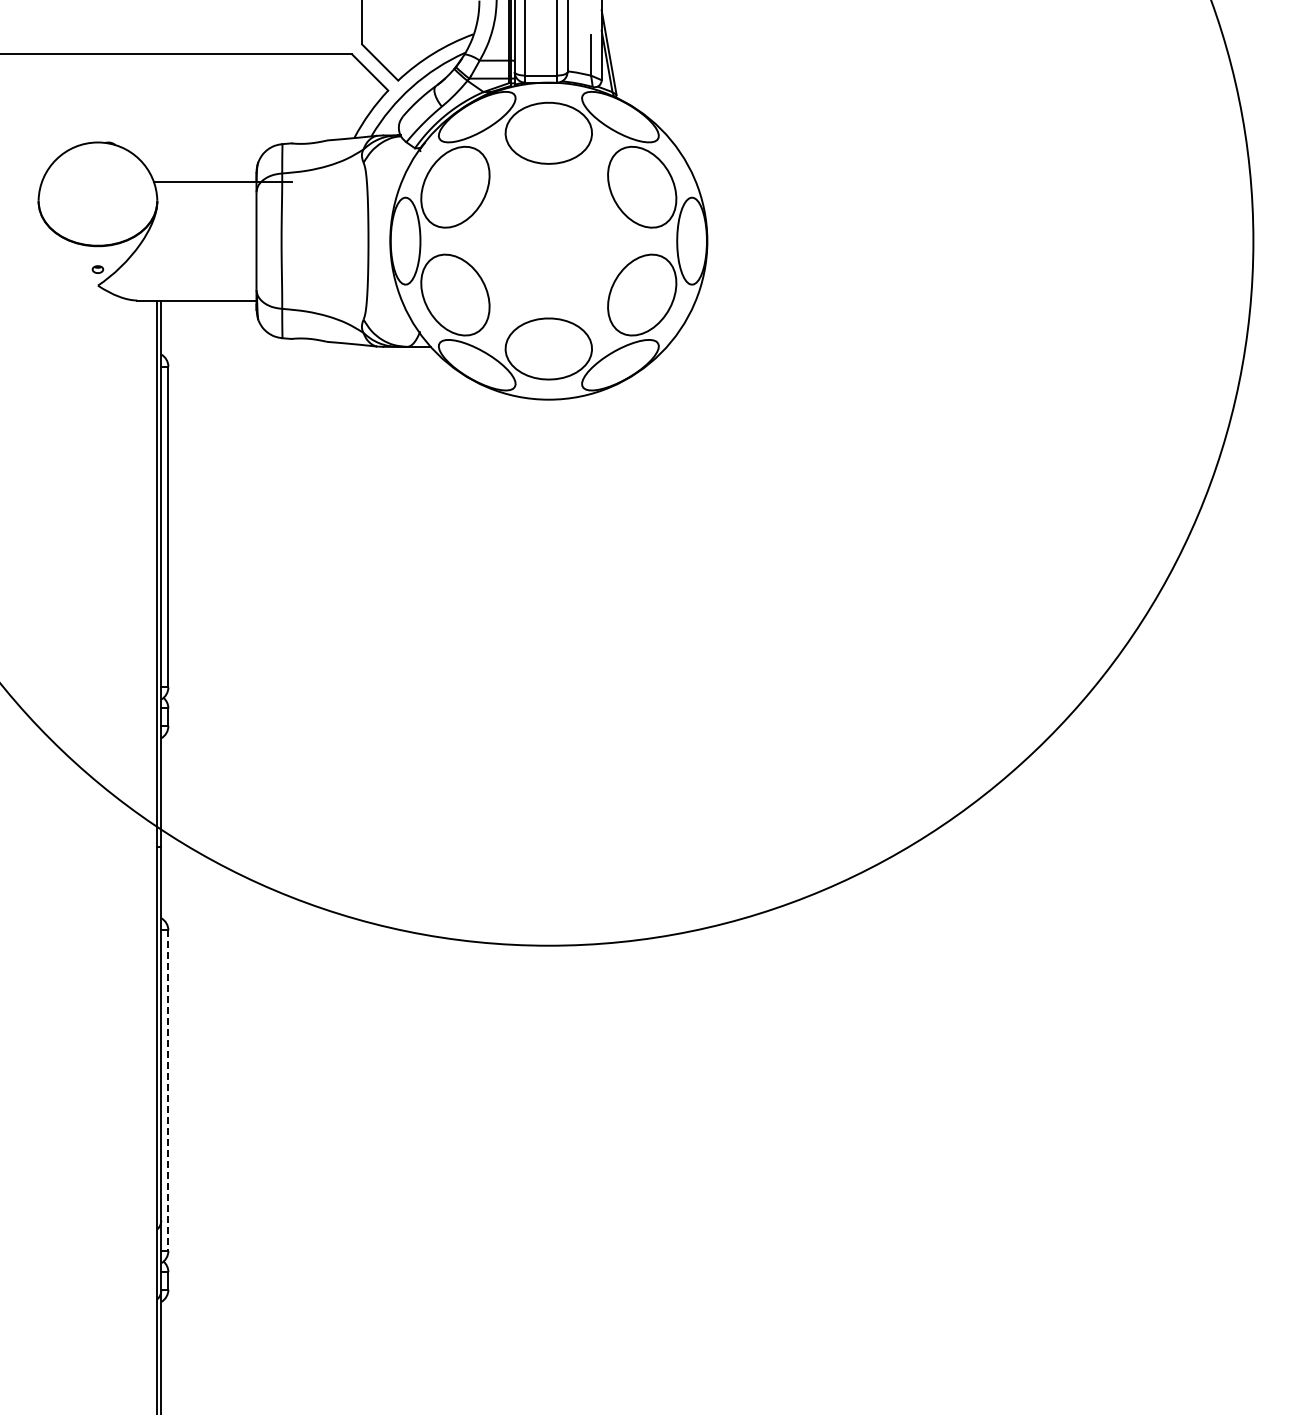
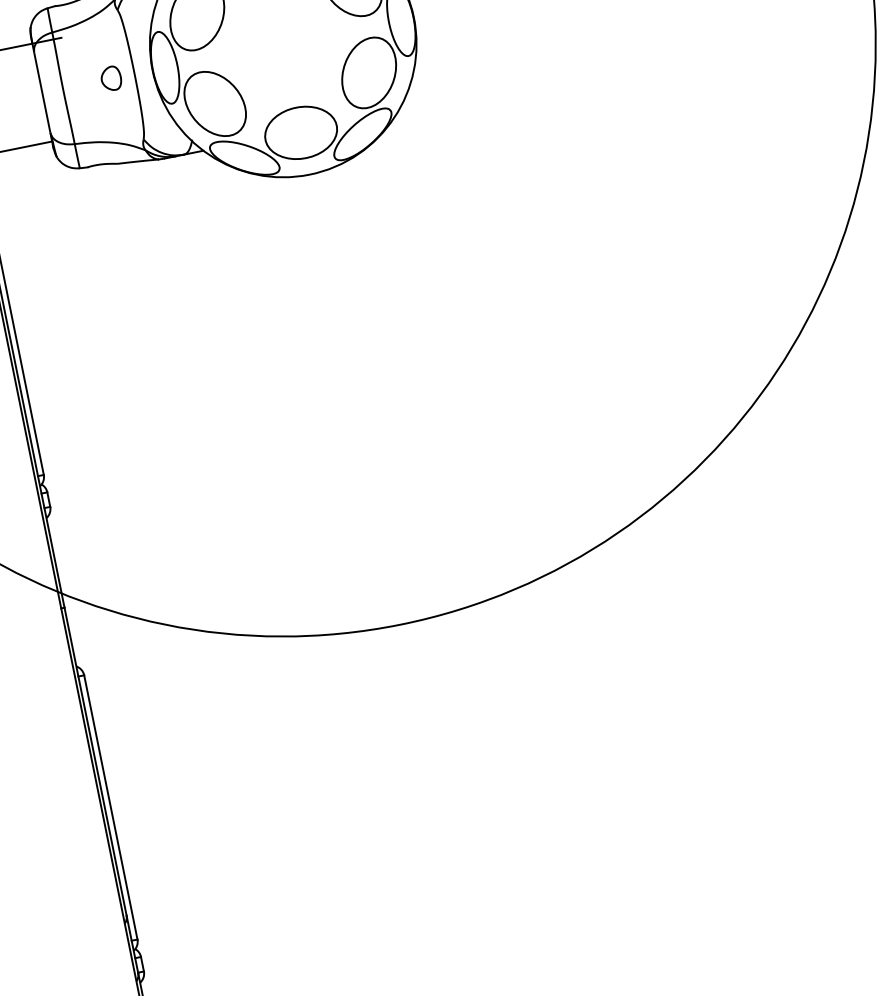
part: (339, 241) -> (110, 79), added
line: (168, 1091) -> (111, 808), dashed -> solid

